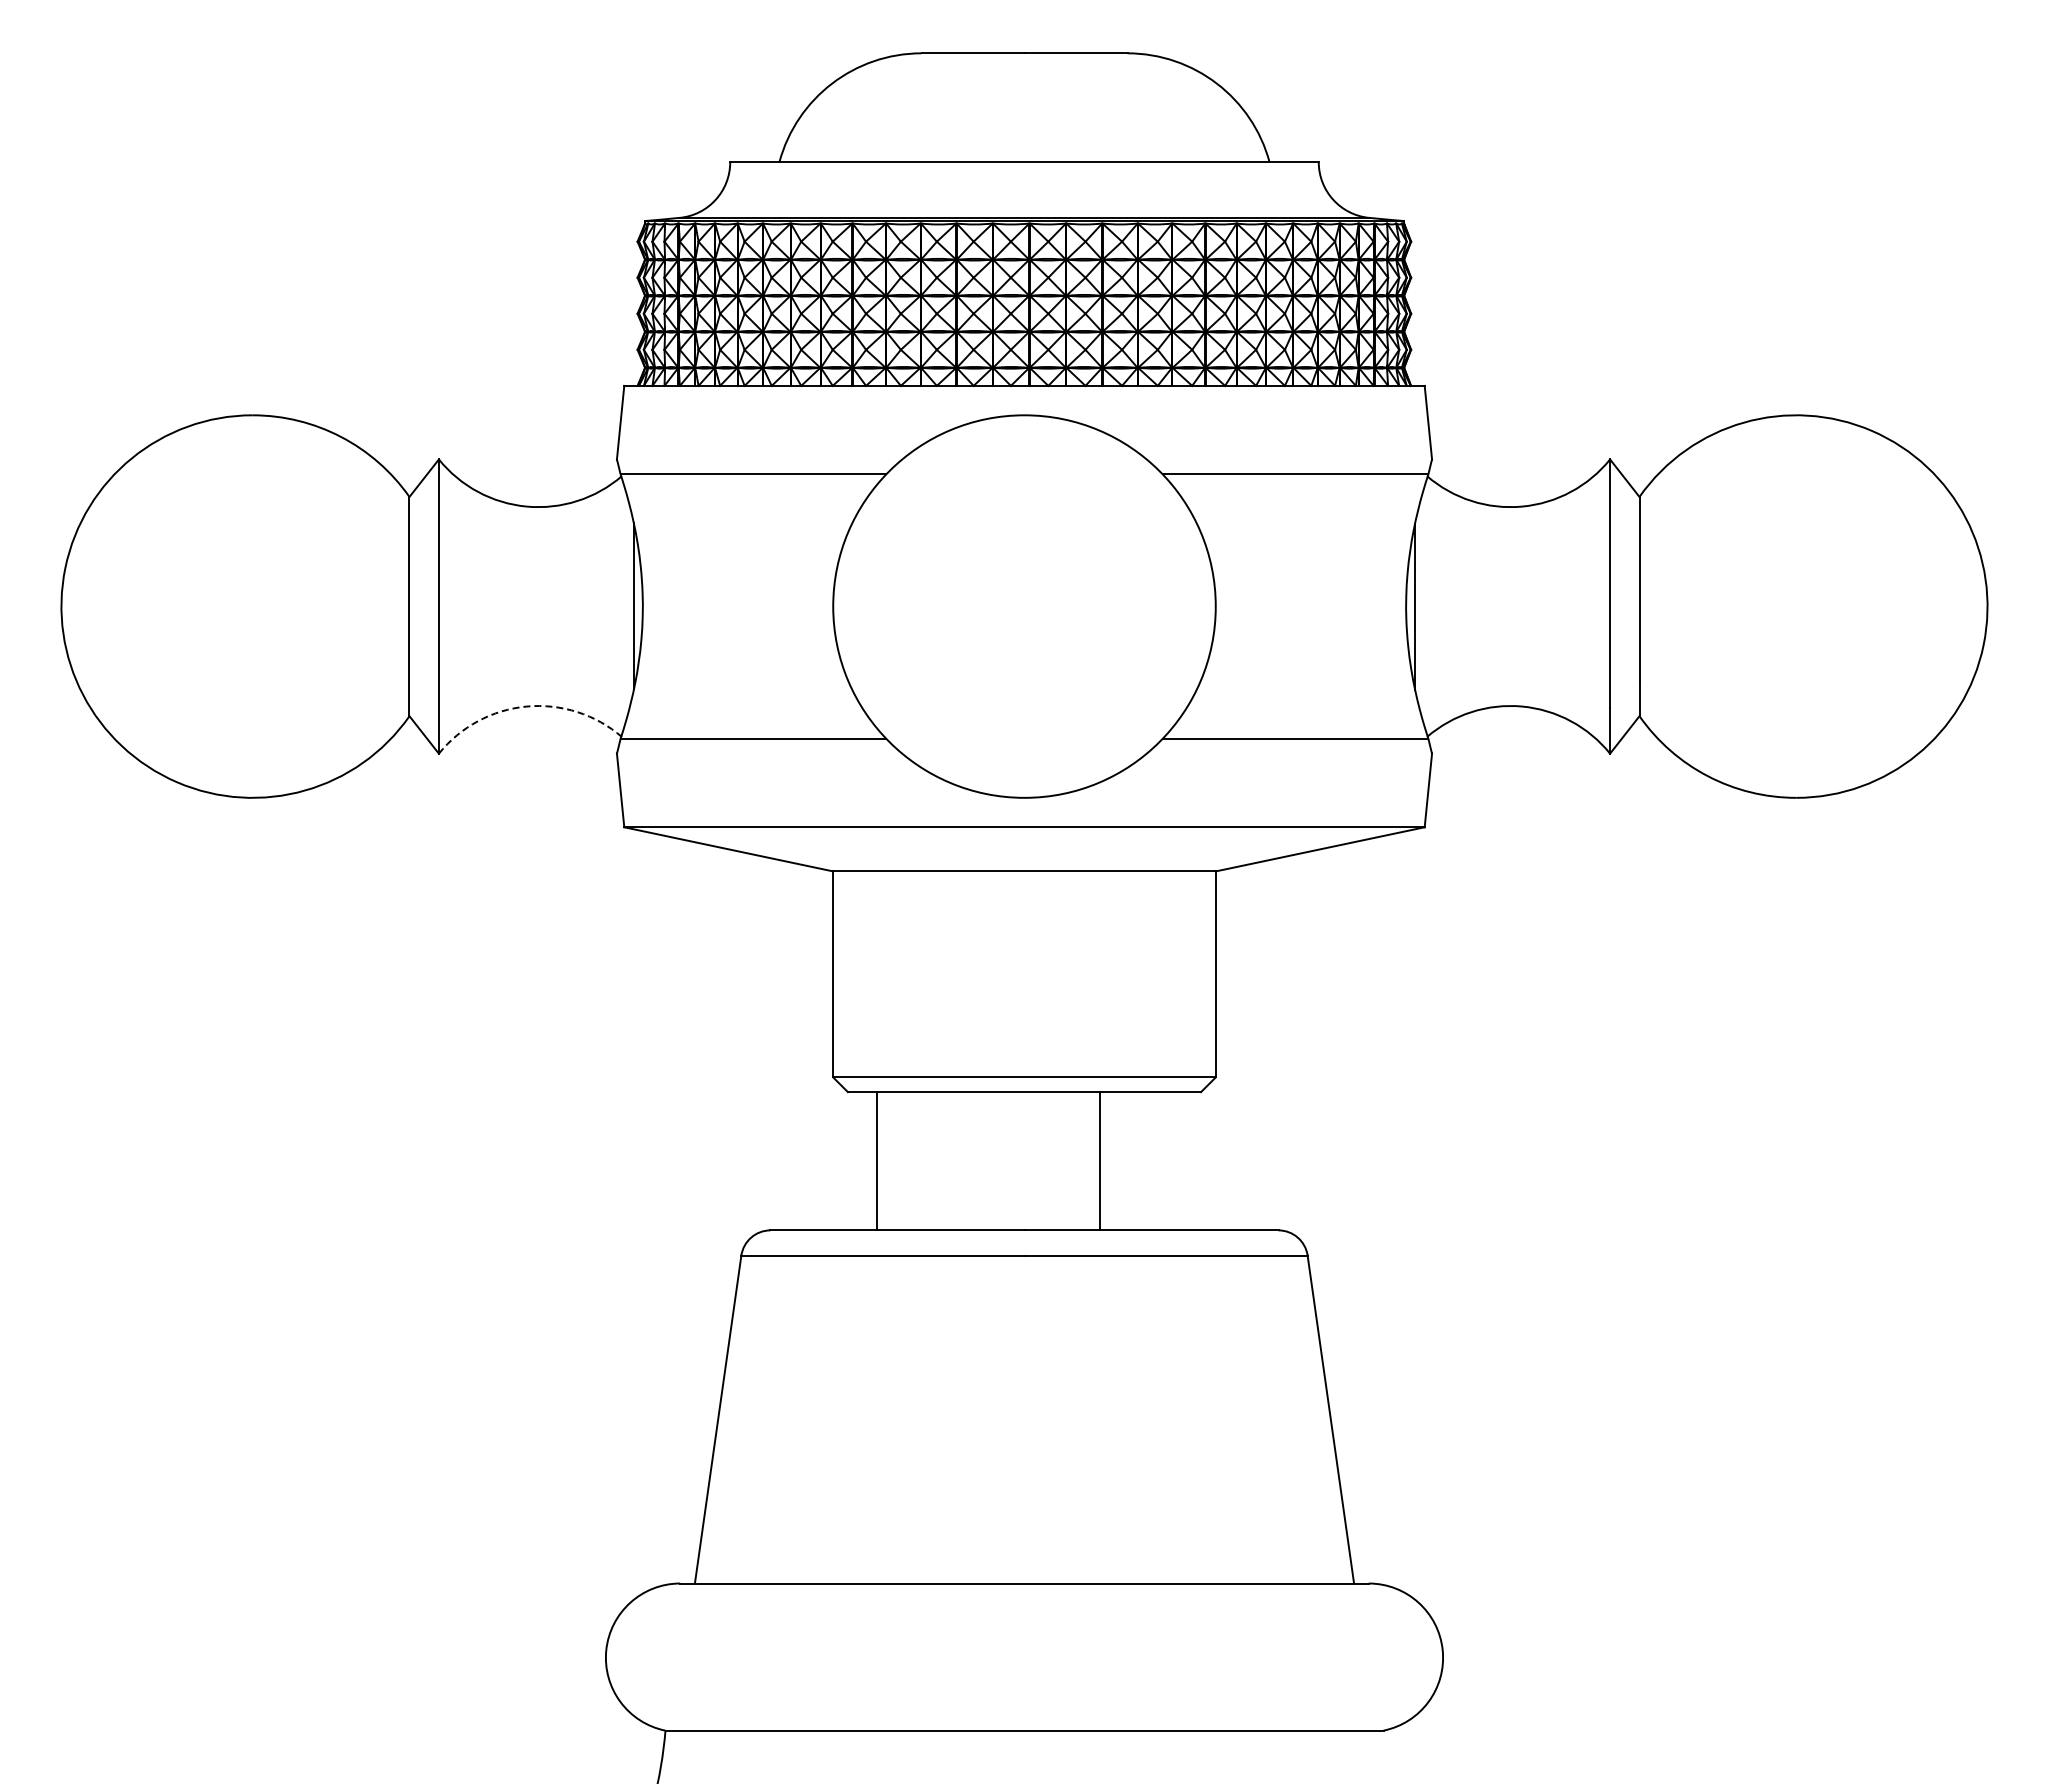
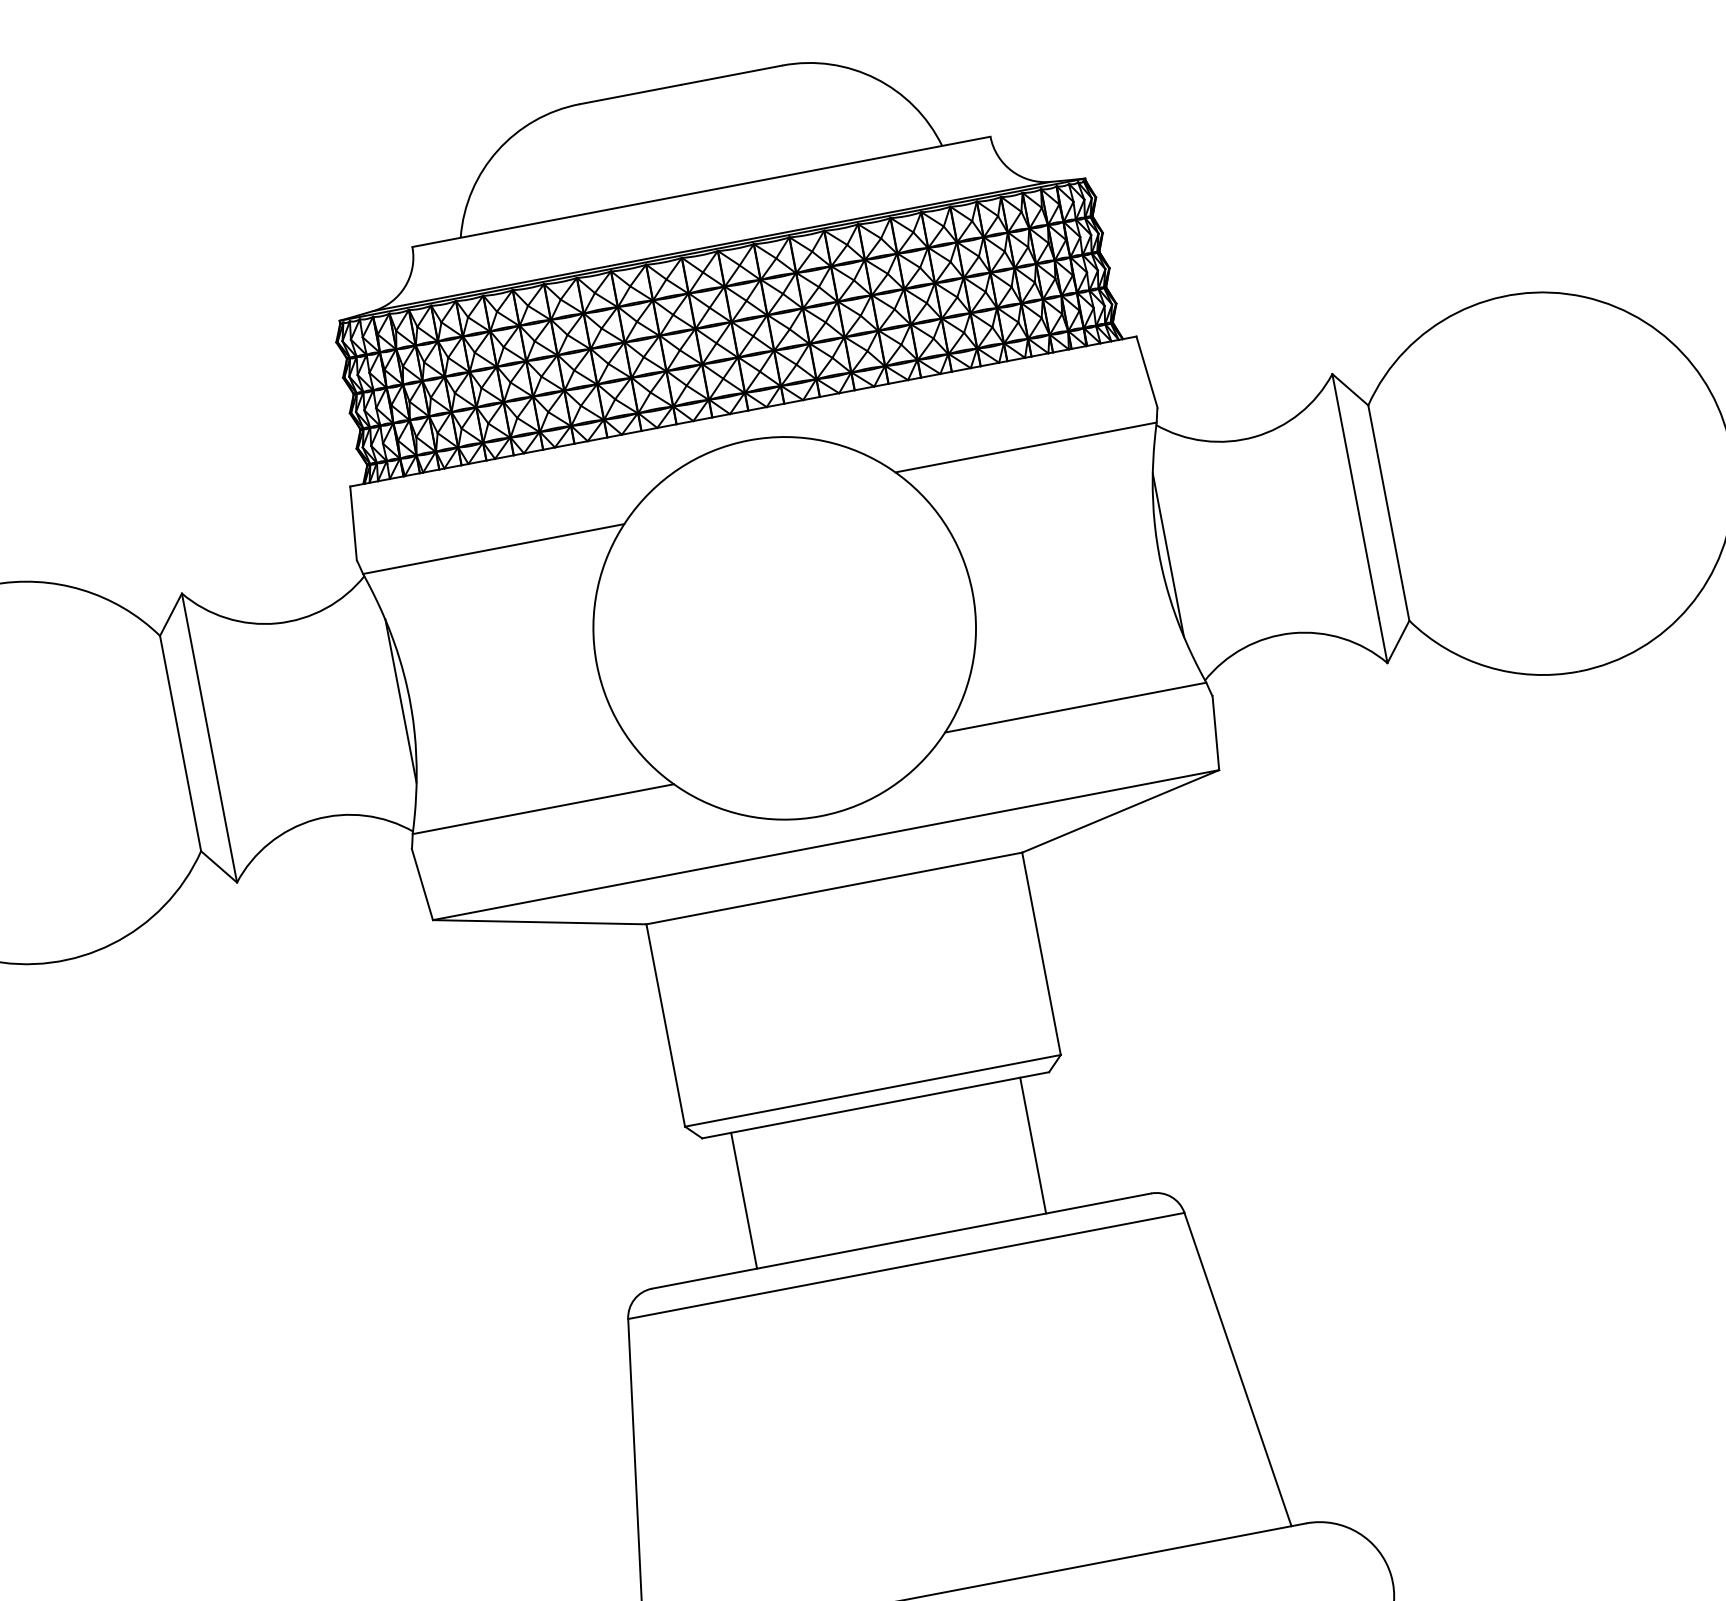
arc: (526, 706) -> (314, 819), dashed -> solid
line: (1099, 1161) -> (1033, 1145), moved

